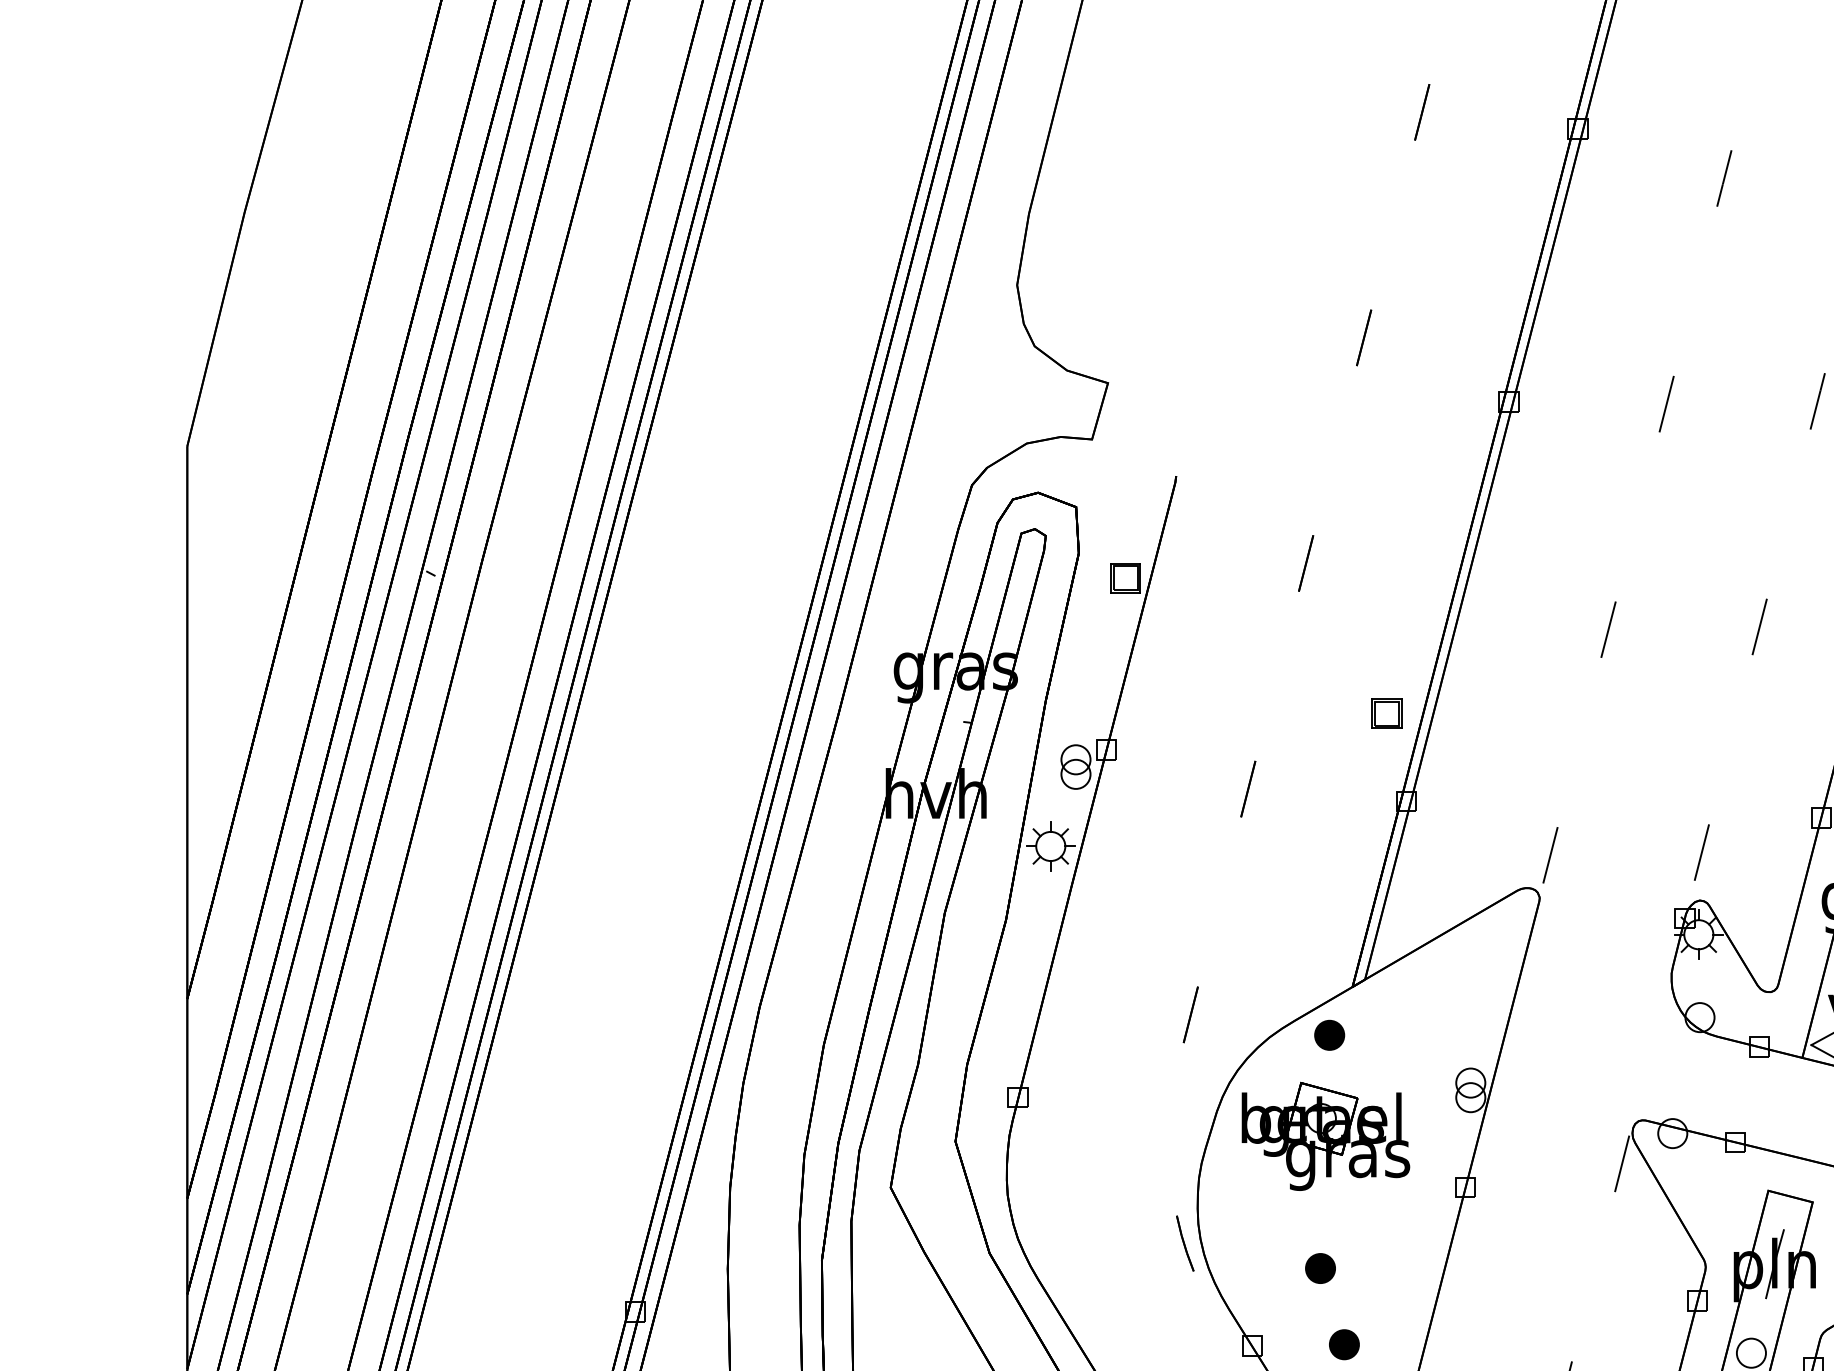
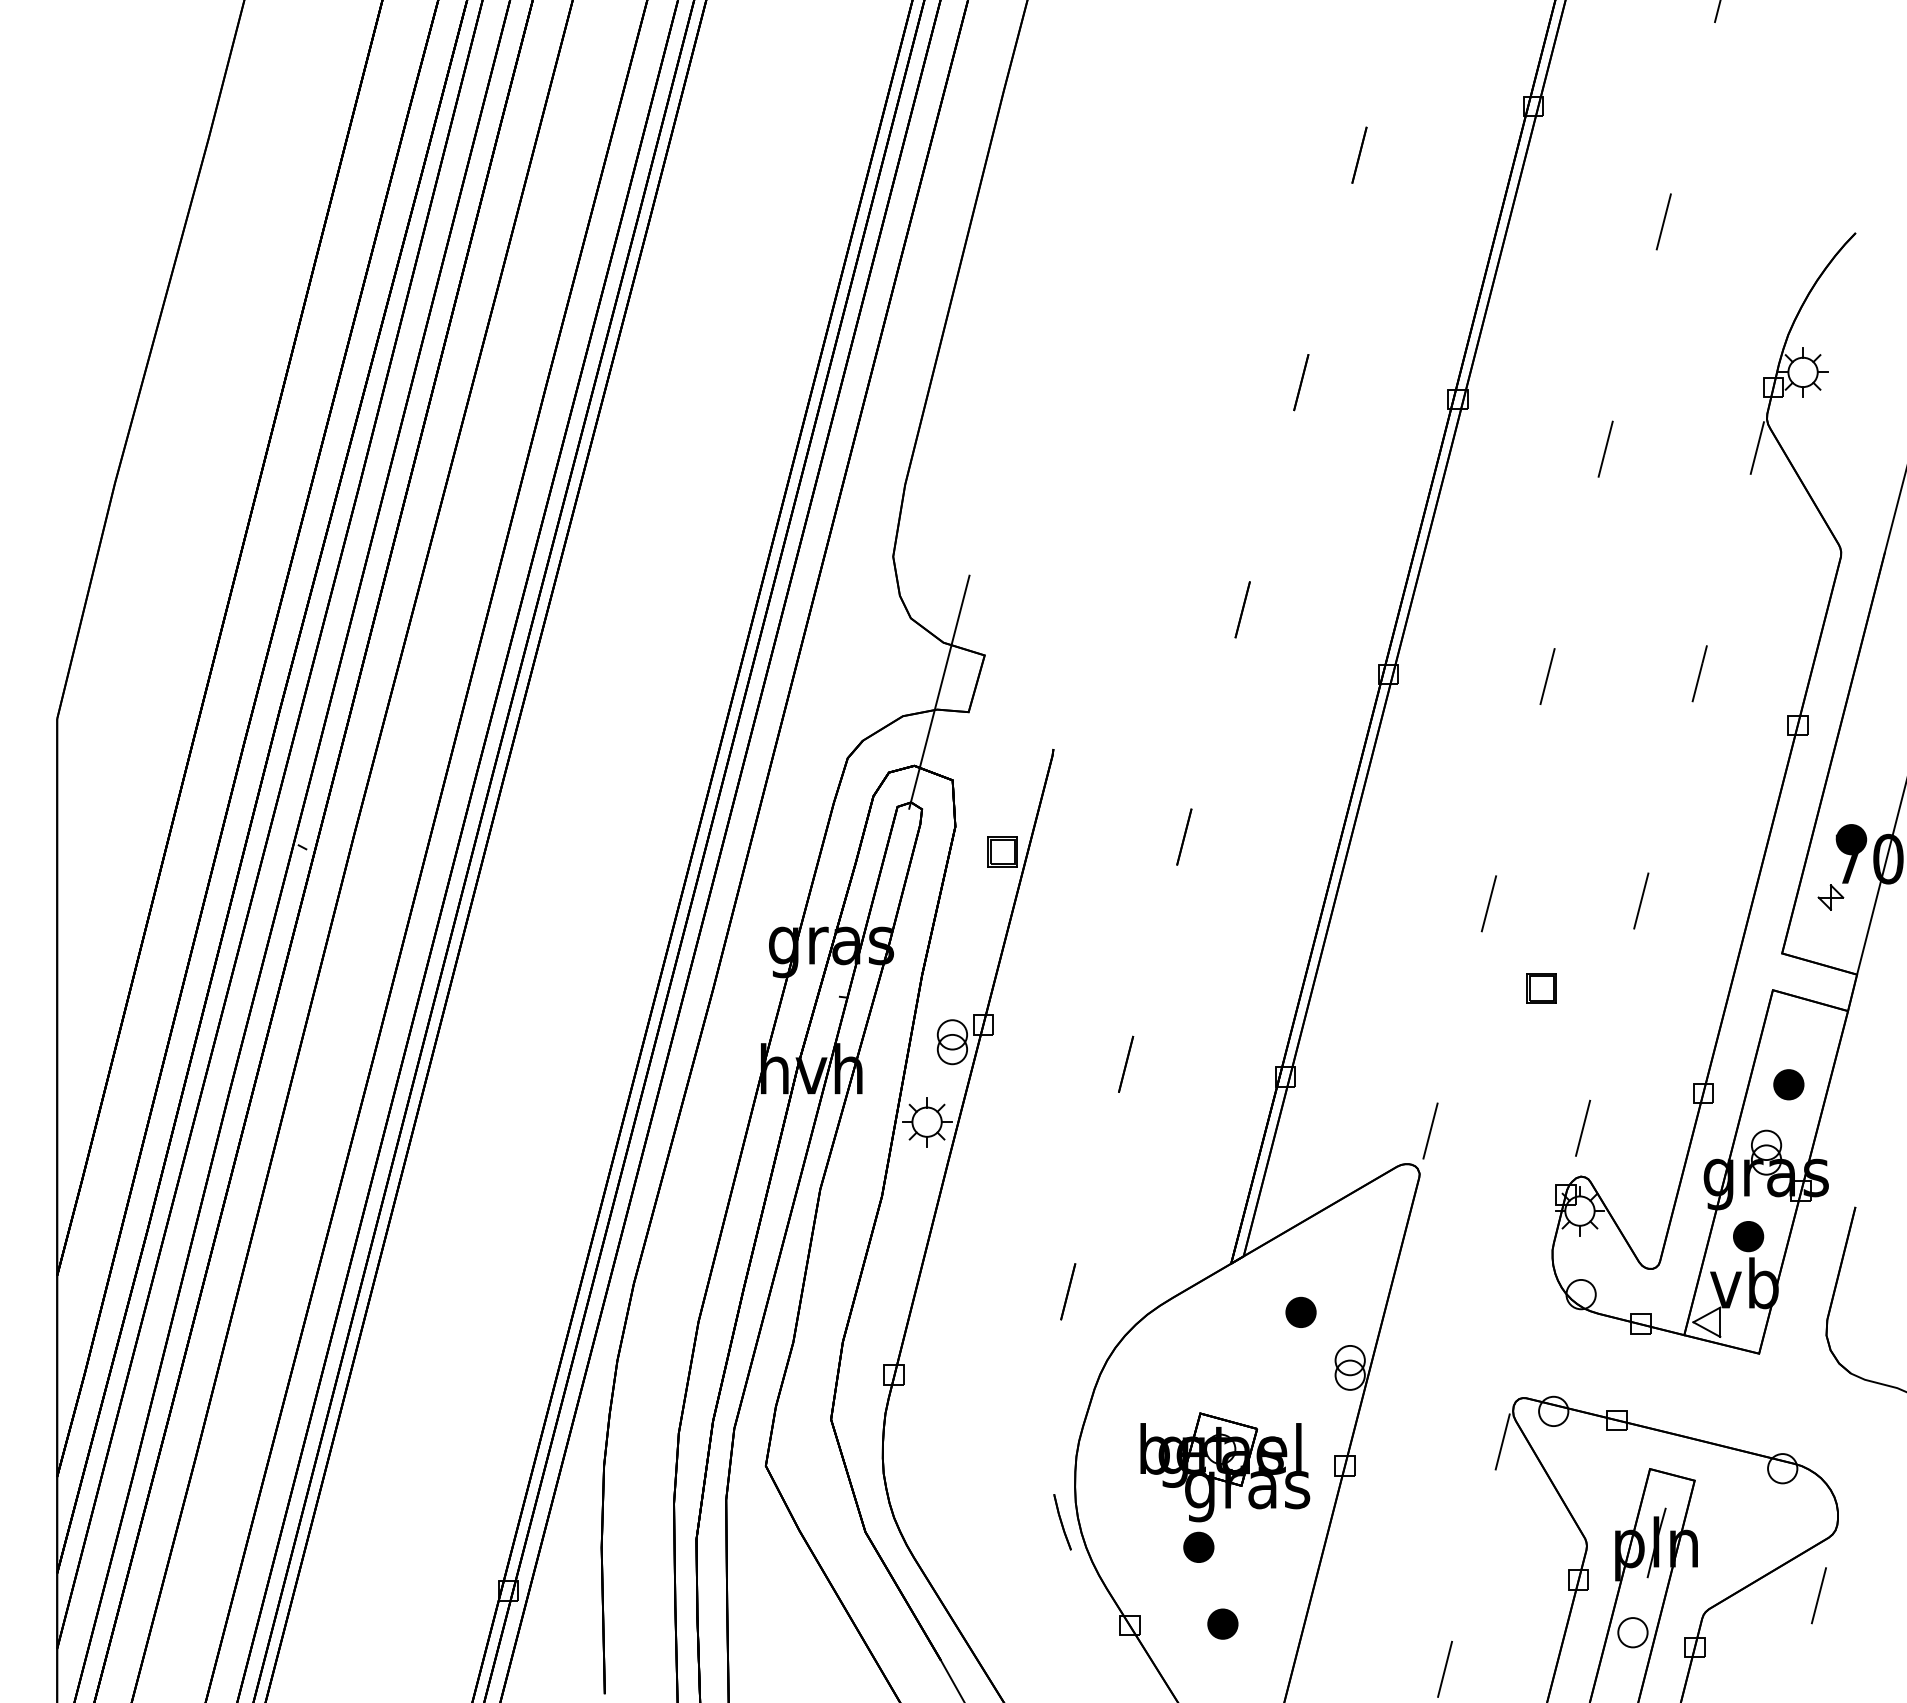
line: (1063, 418) -> (939, 691), added
part: (1386, 713) -> (1541, 988), moved
part: (1329, 1034) -> (1300, 1311), moved
part: (1326, 1136) -> (1225, 1467), moved

